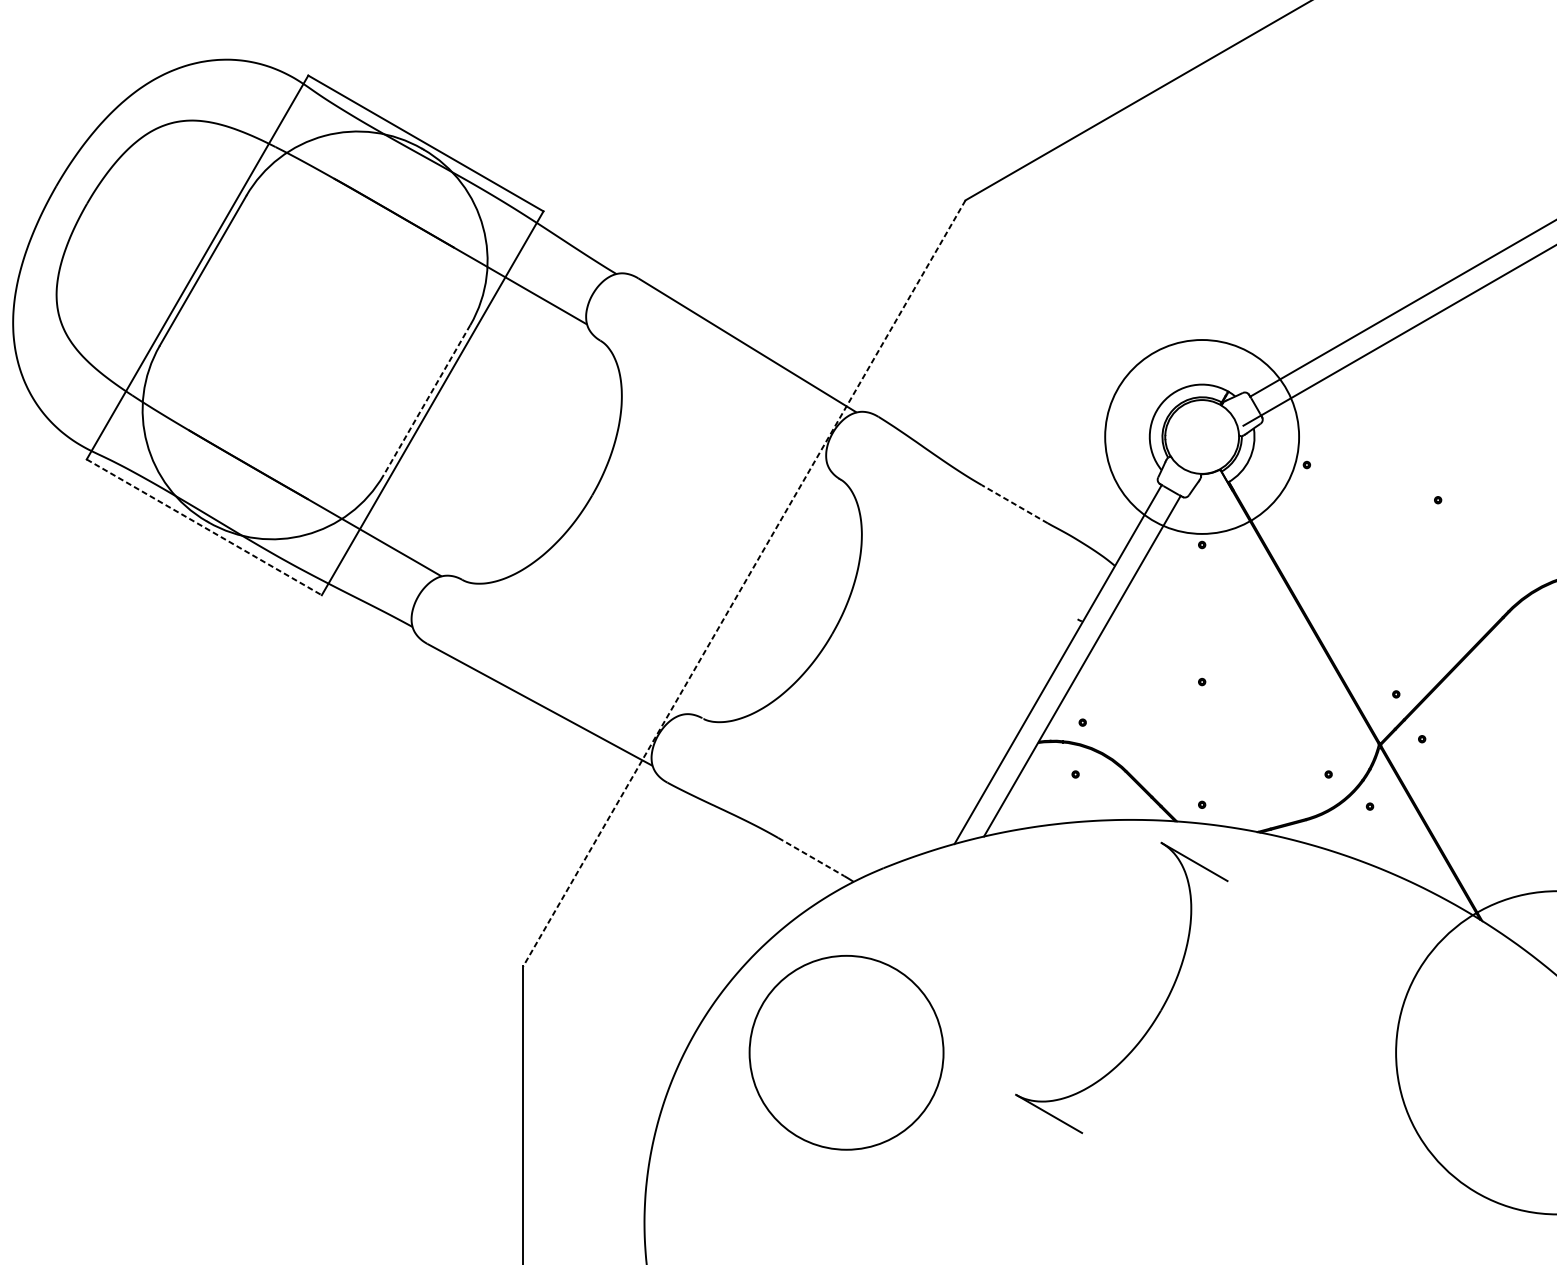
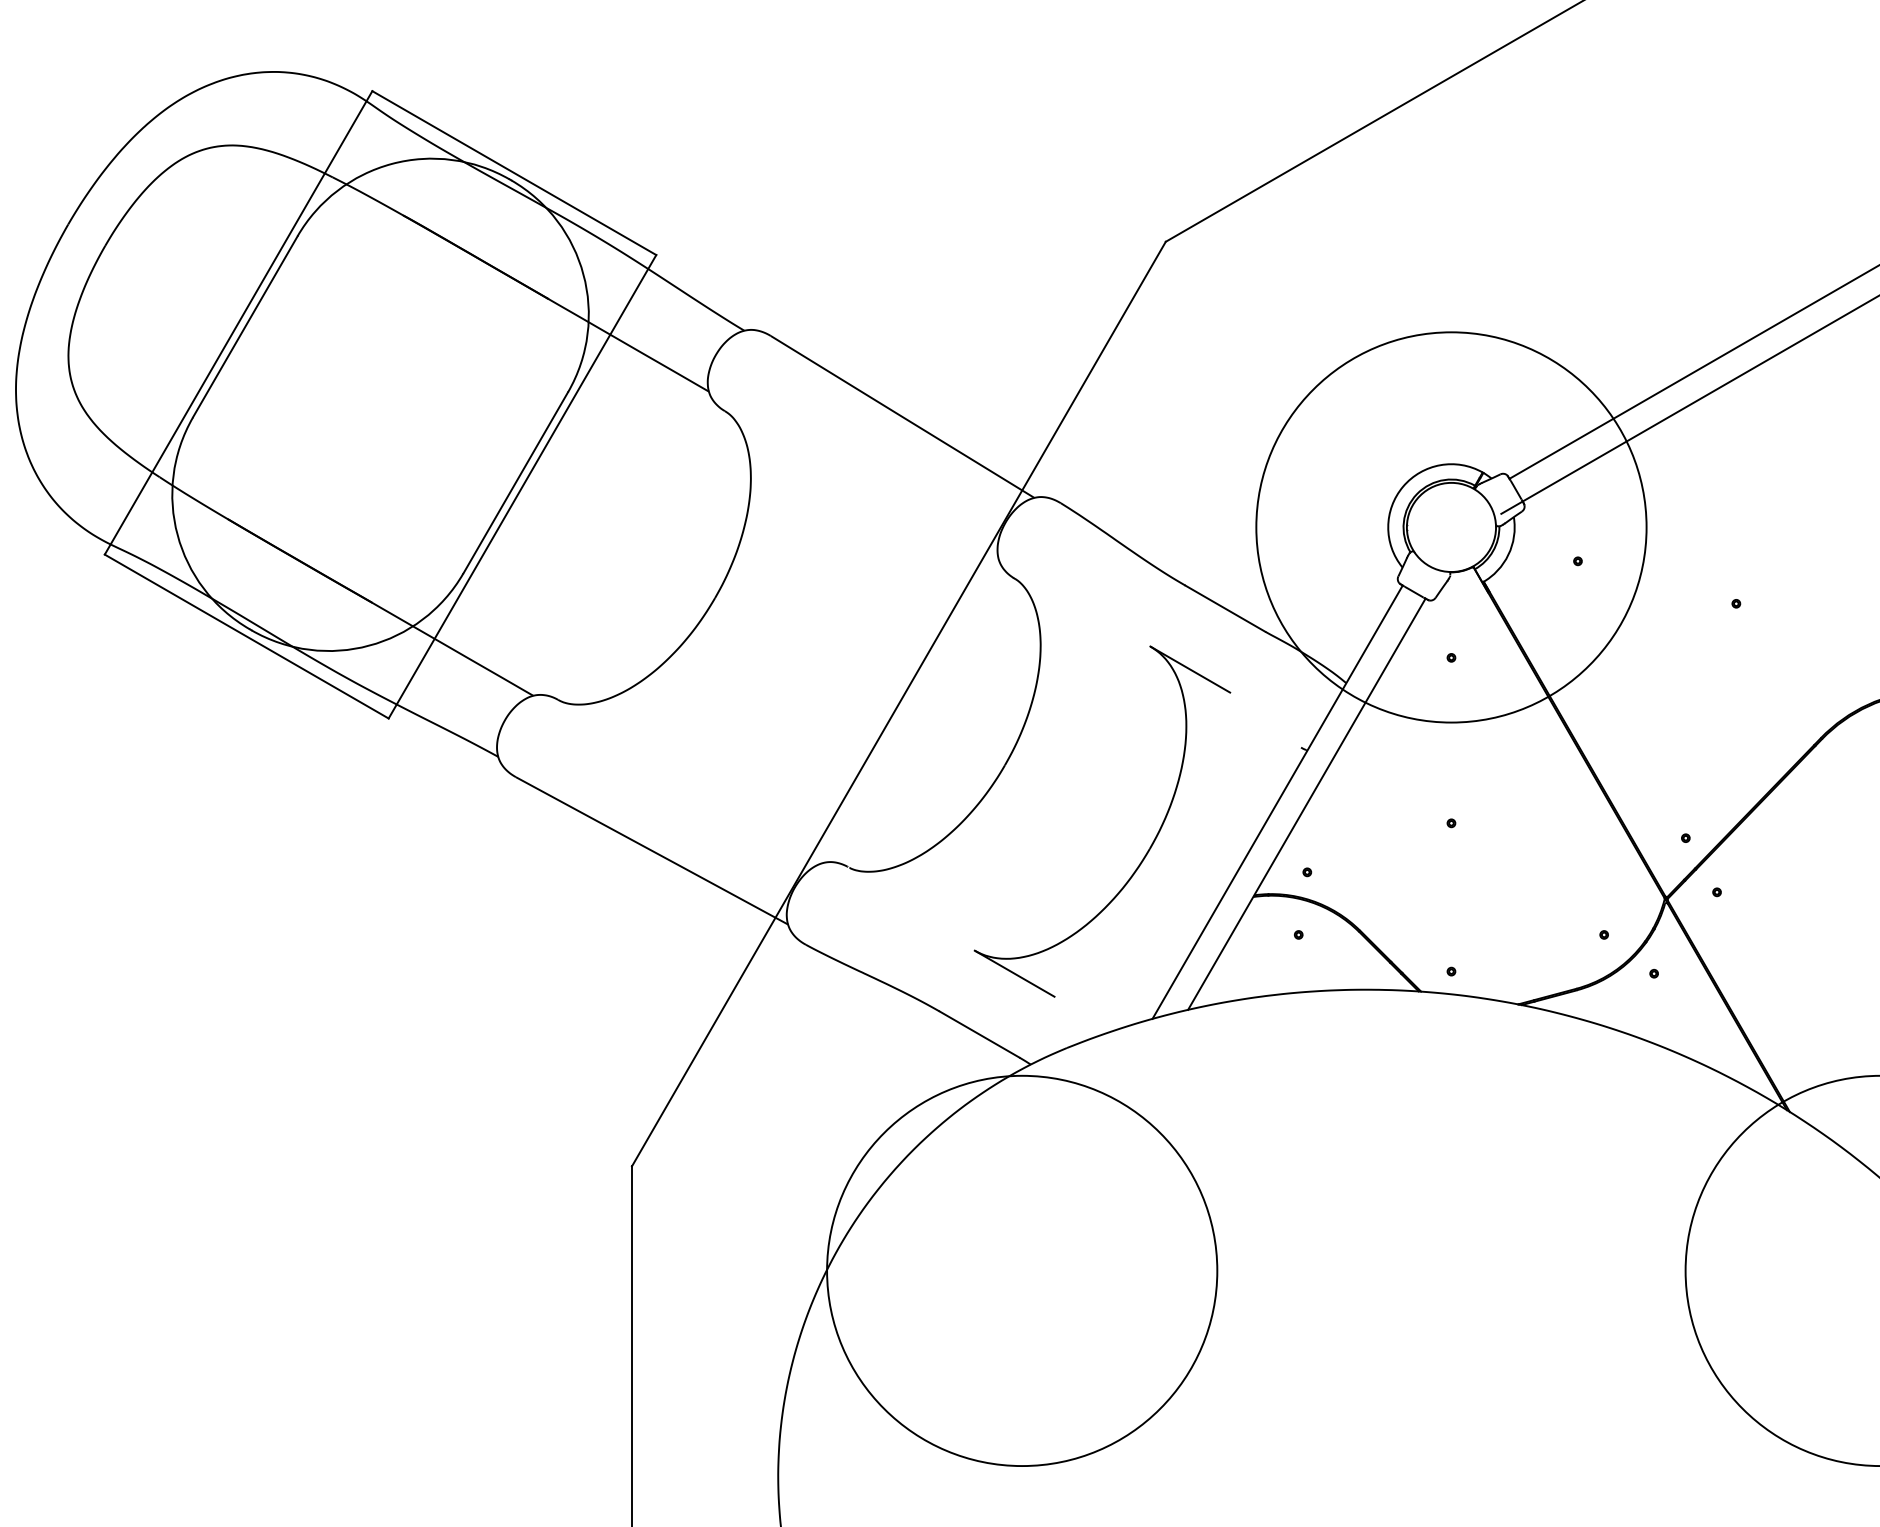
line: (426, 400) -> (515, 483), dashed -> solid
circle: (1202, 437) -> (1451, 527), size x1.67
line: (1014, 504) -> (1224, 608), dashed -> solid
line: (204, 527) -> (246, 636), dashed -> solid
line: (744, 583) -> (898, 704), dashed -> solid
line: (811, 856) -> (979, 1034), dashed -> solid
part: (1159, 1011) -> (1147, 850), moved
circle: (846, 1052) -> (1022, 1270), size x1.67

